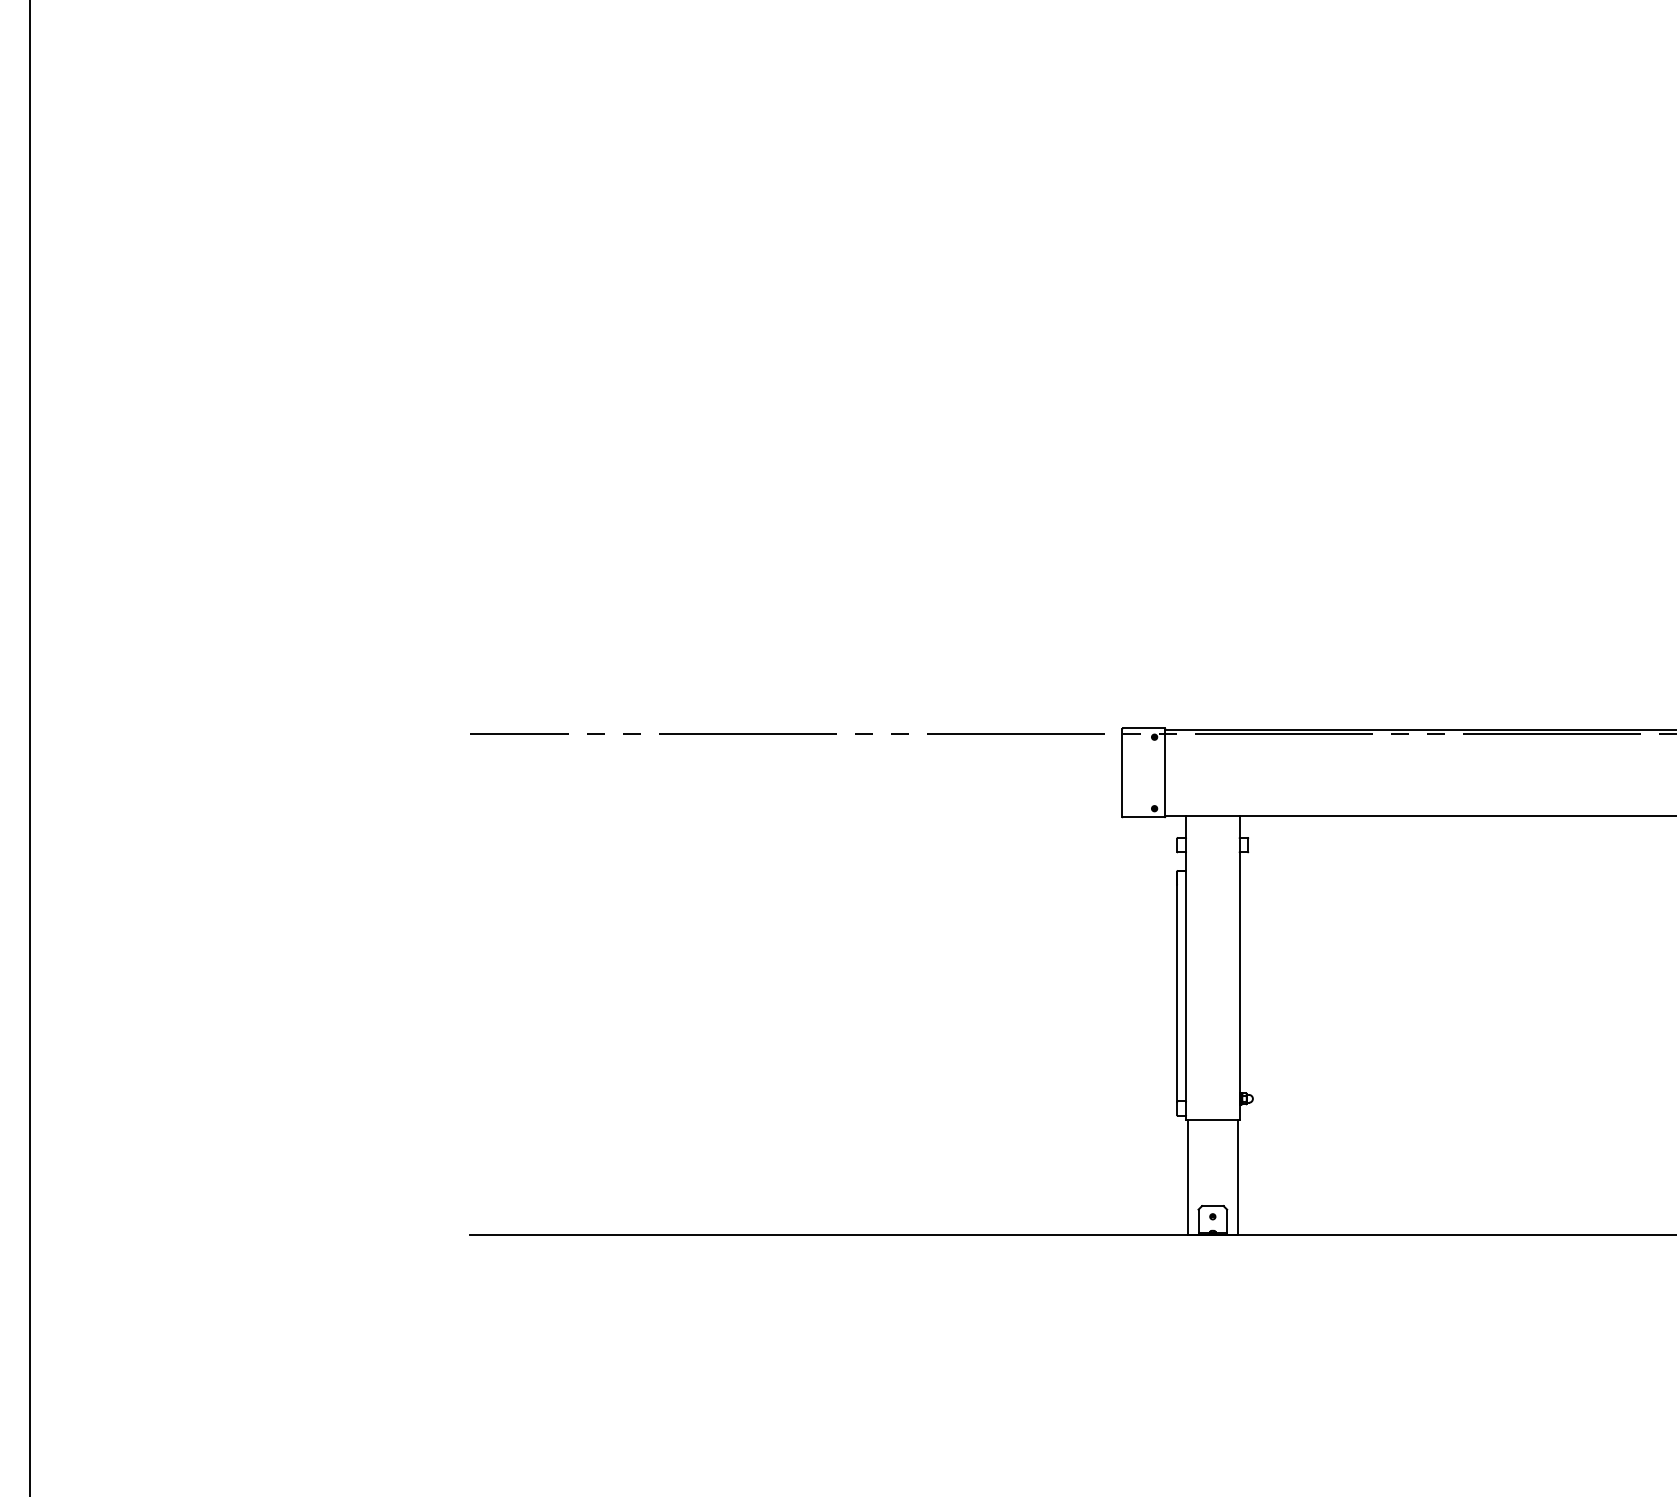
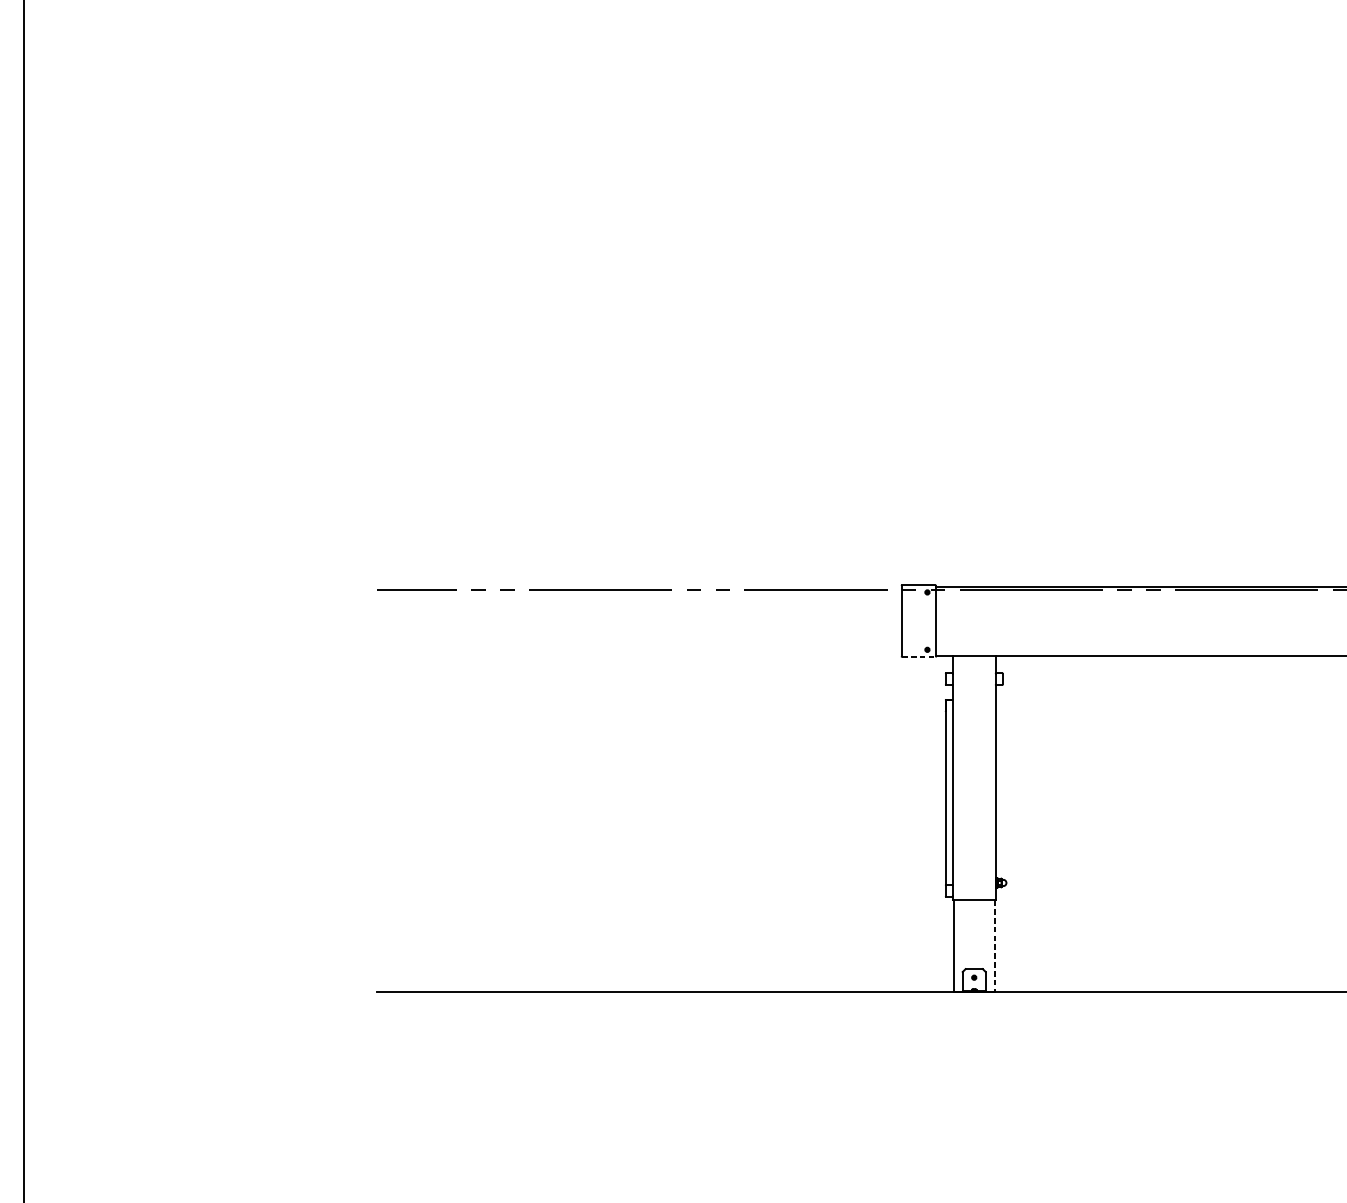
line: (1143, 817) -> (918, 656), solid -> dashed
line: (1238, 1177) -> (994, 946), solid -> dashed

